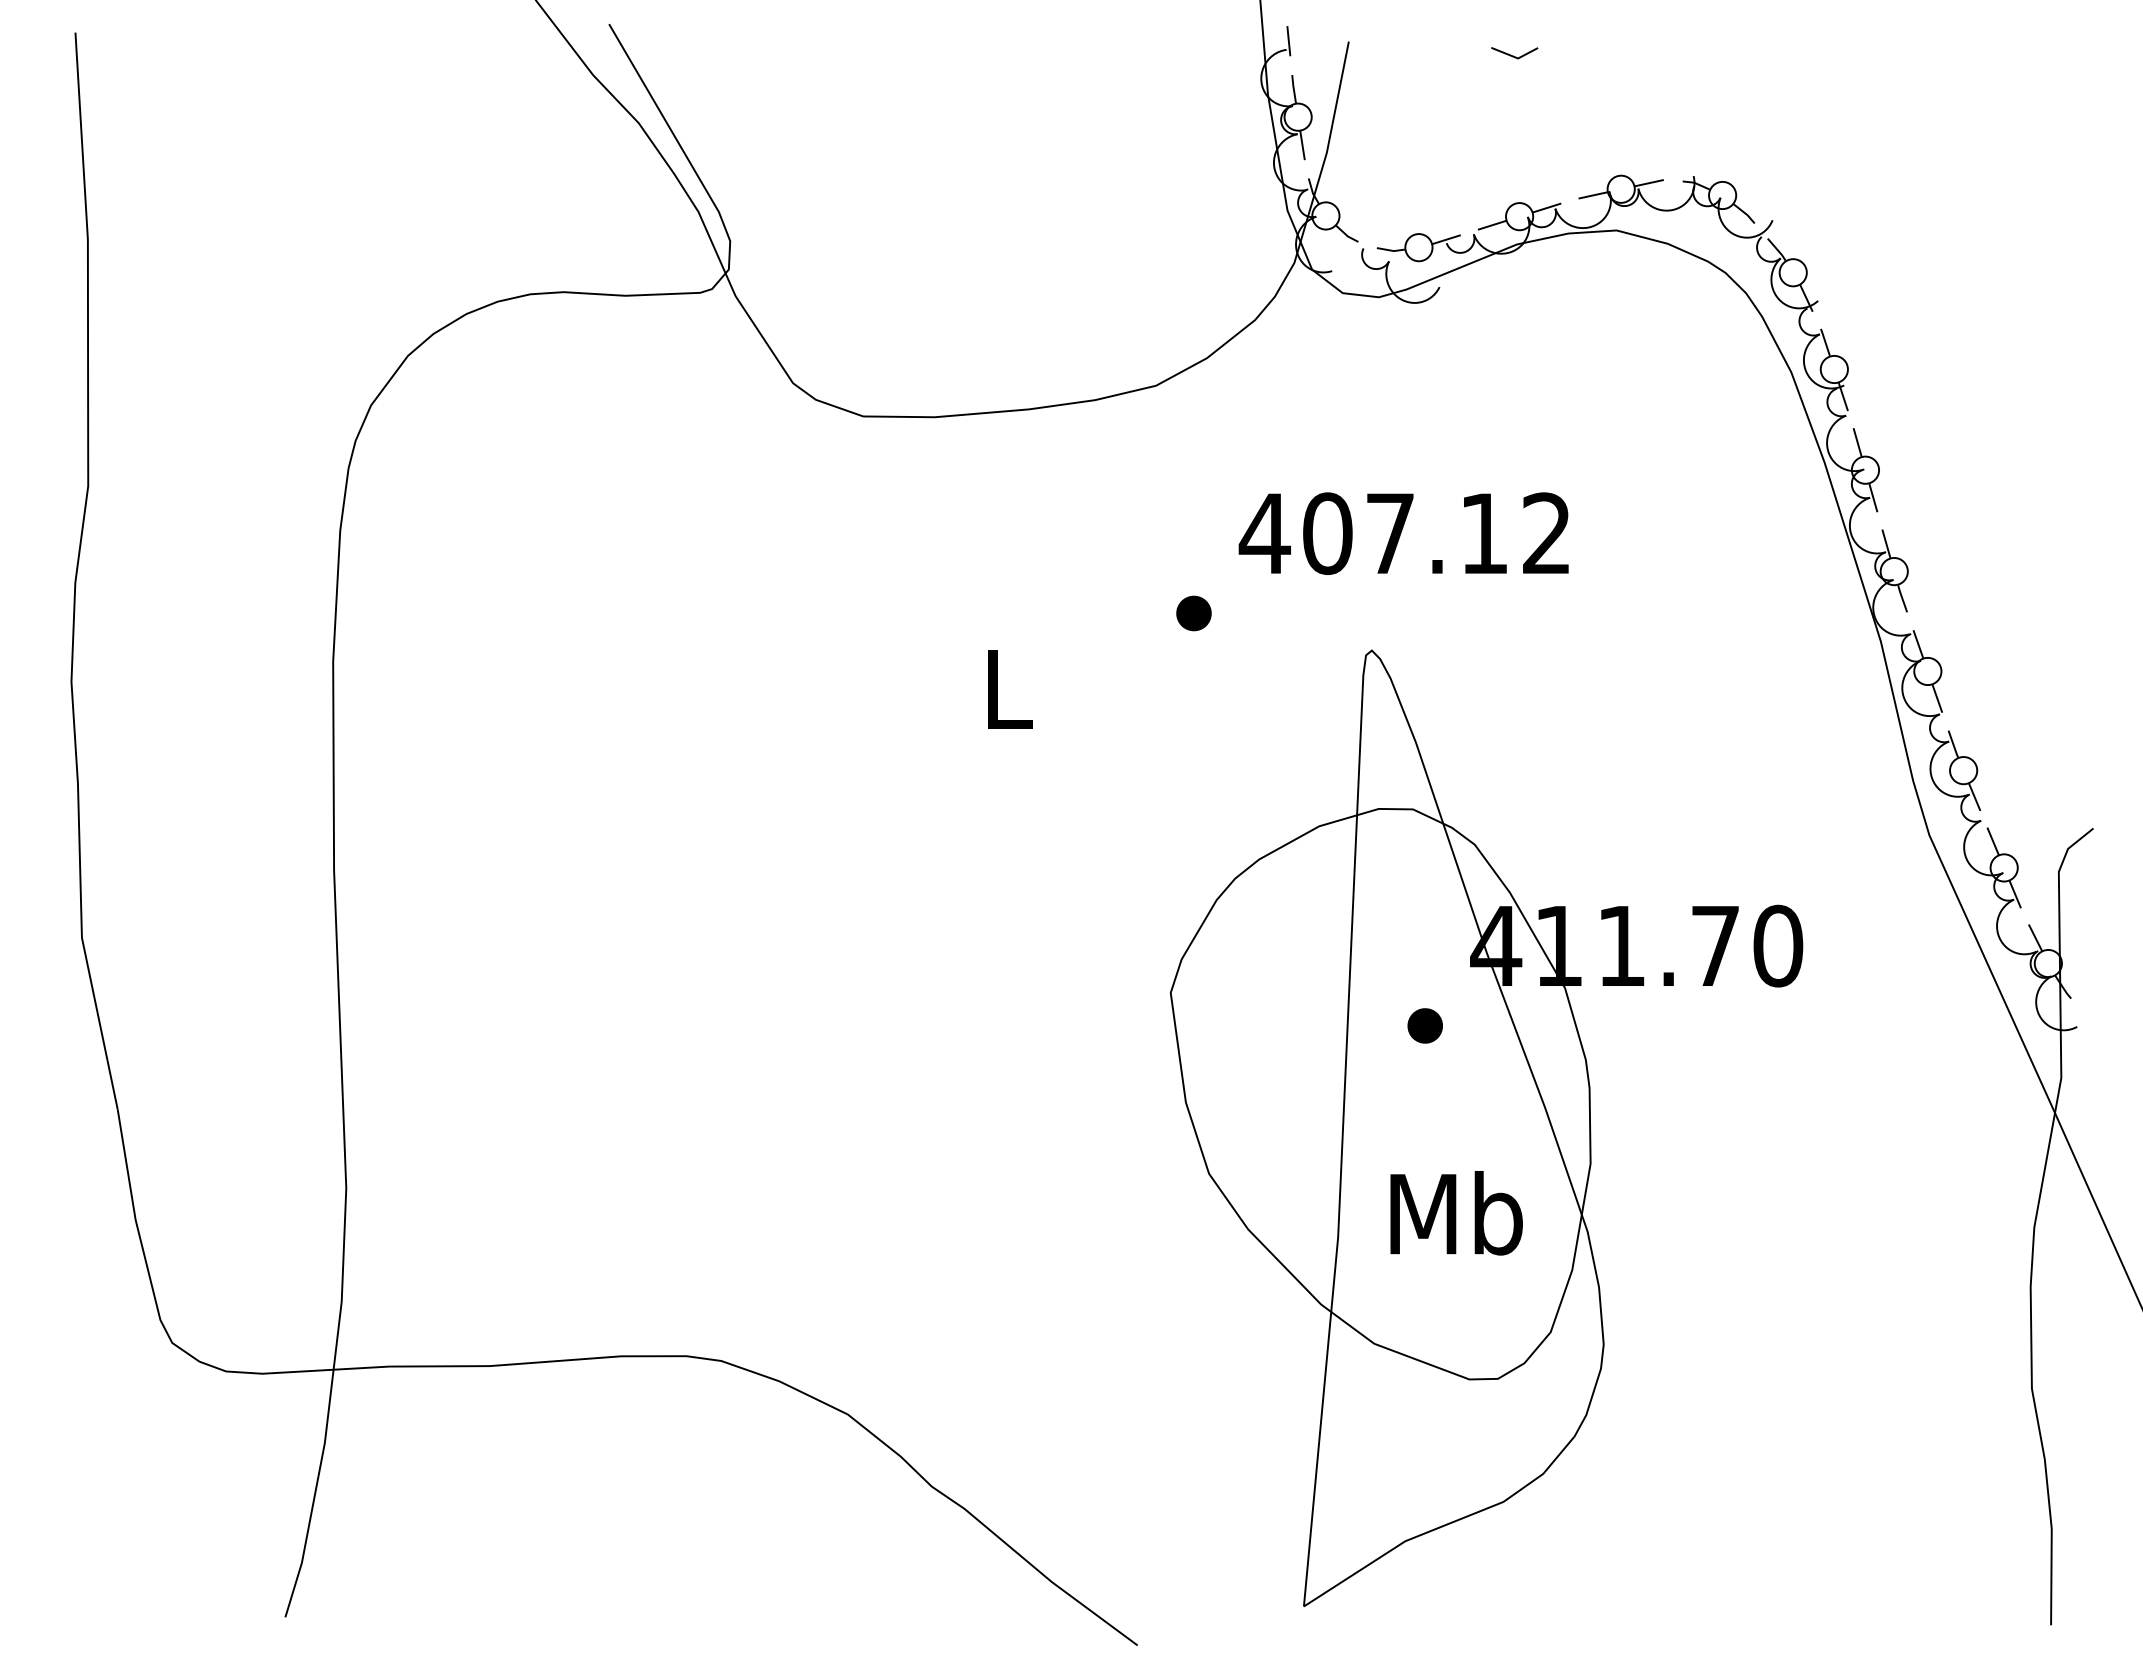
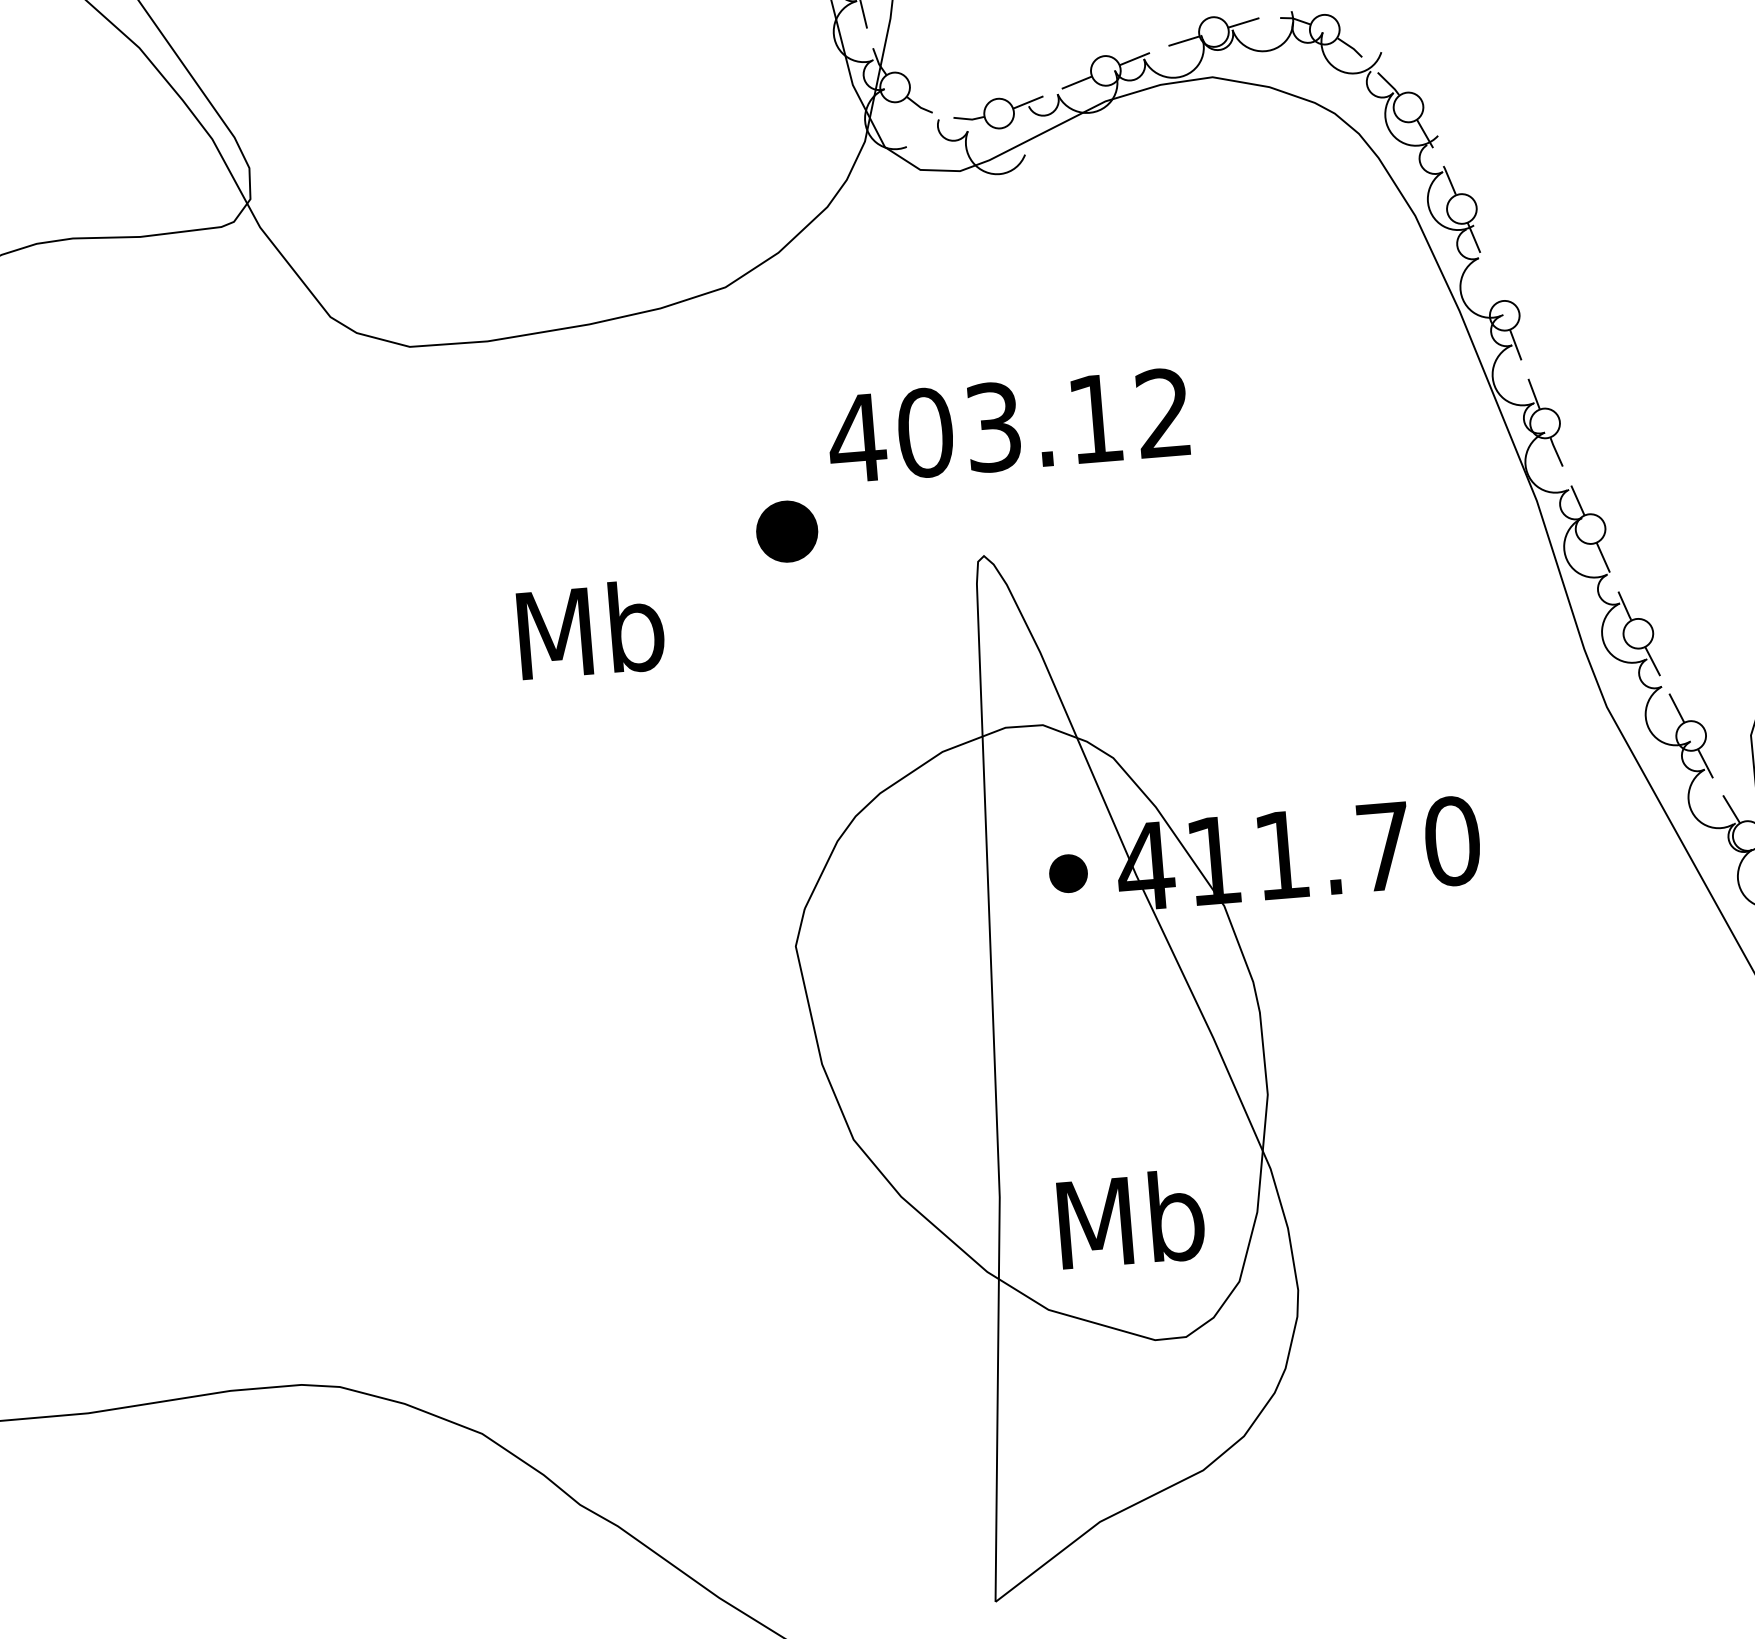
line: (1857, 442) -> (1493, 286), removed
text: (1389, 533) -> (992, 427), 407.12 -> 403.12
part: (1193, 613) -> (786, 531), size x1.6
text: (1007, 688) -> (591, 629), L -> Mb
part: (1424, 1025) -> (1067, 873), moved
text: (1456, 1213) -> (1131, 1219), moved

